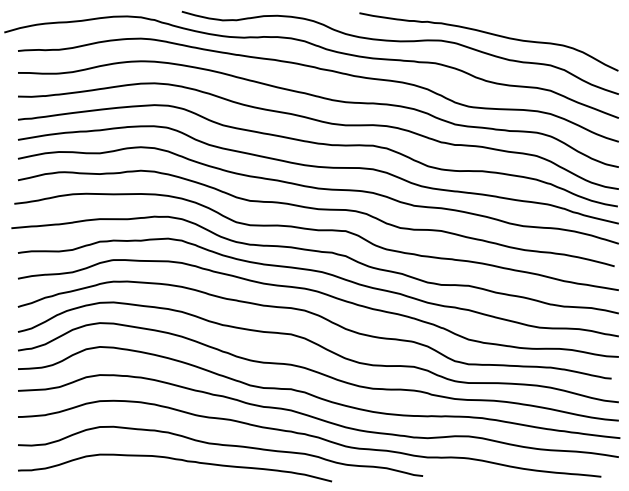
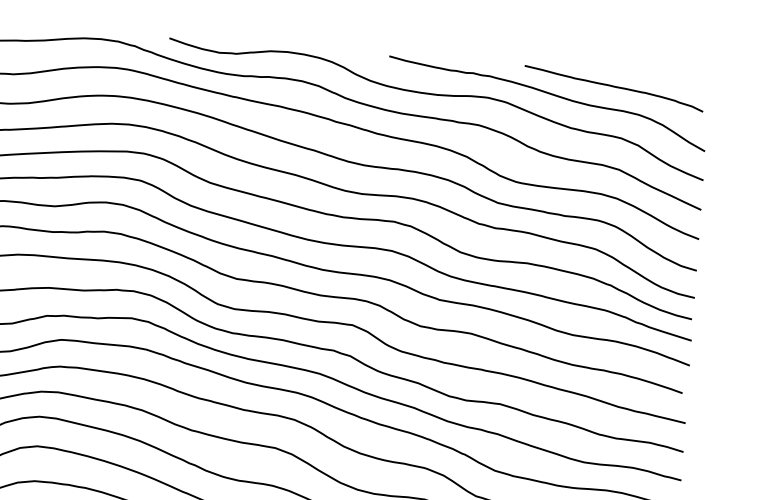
curve: (541, 25) -> (613, 88), added

